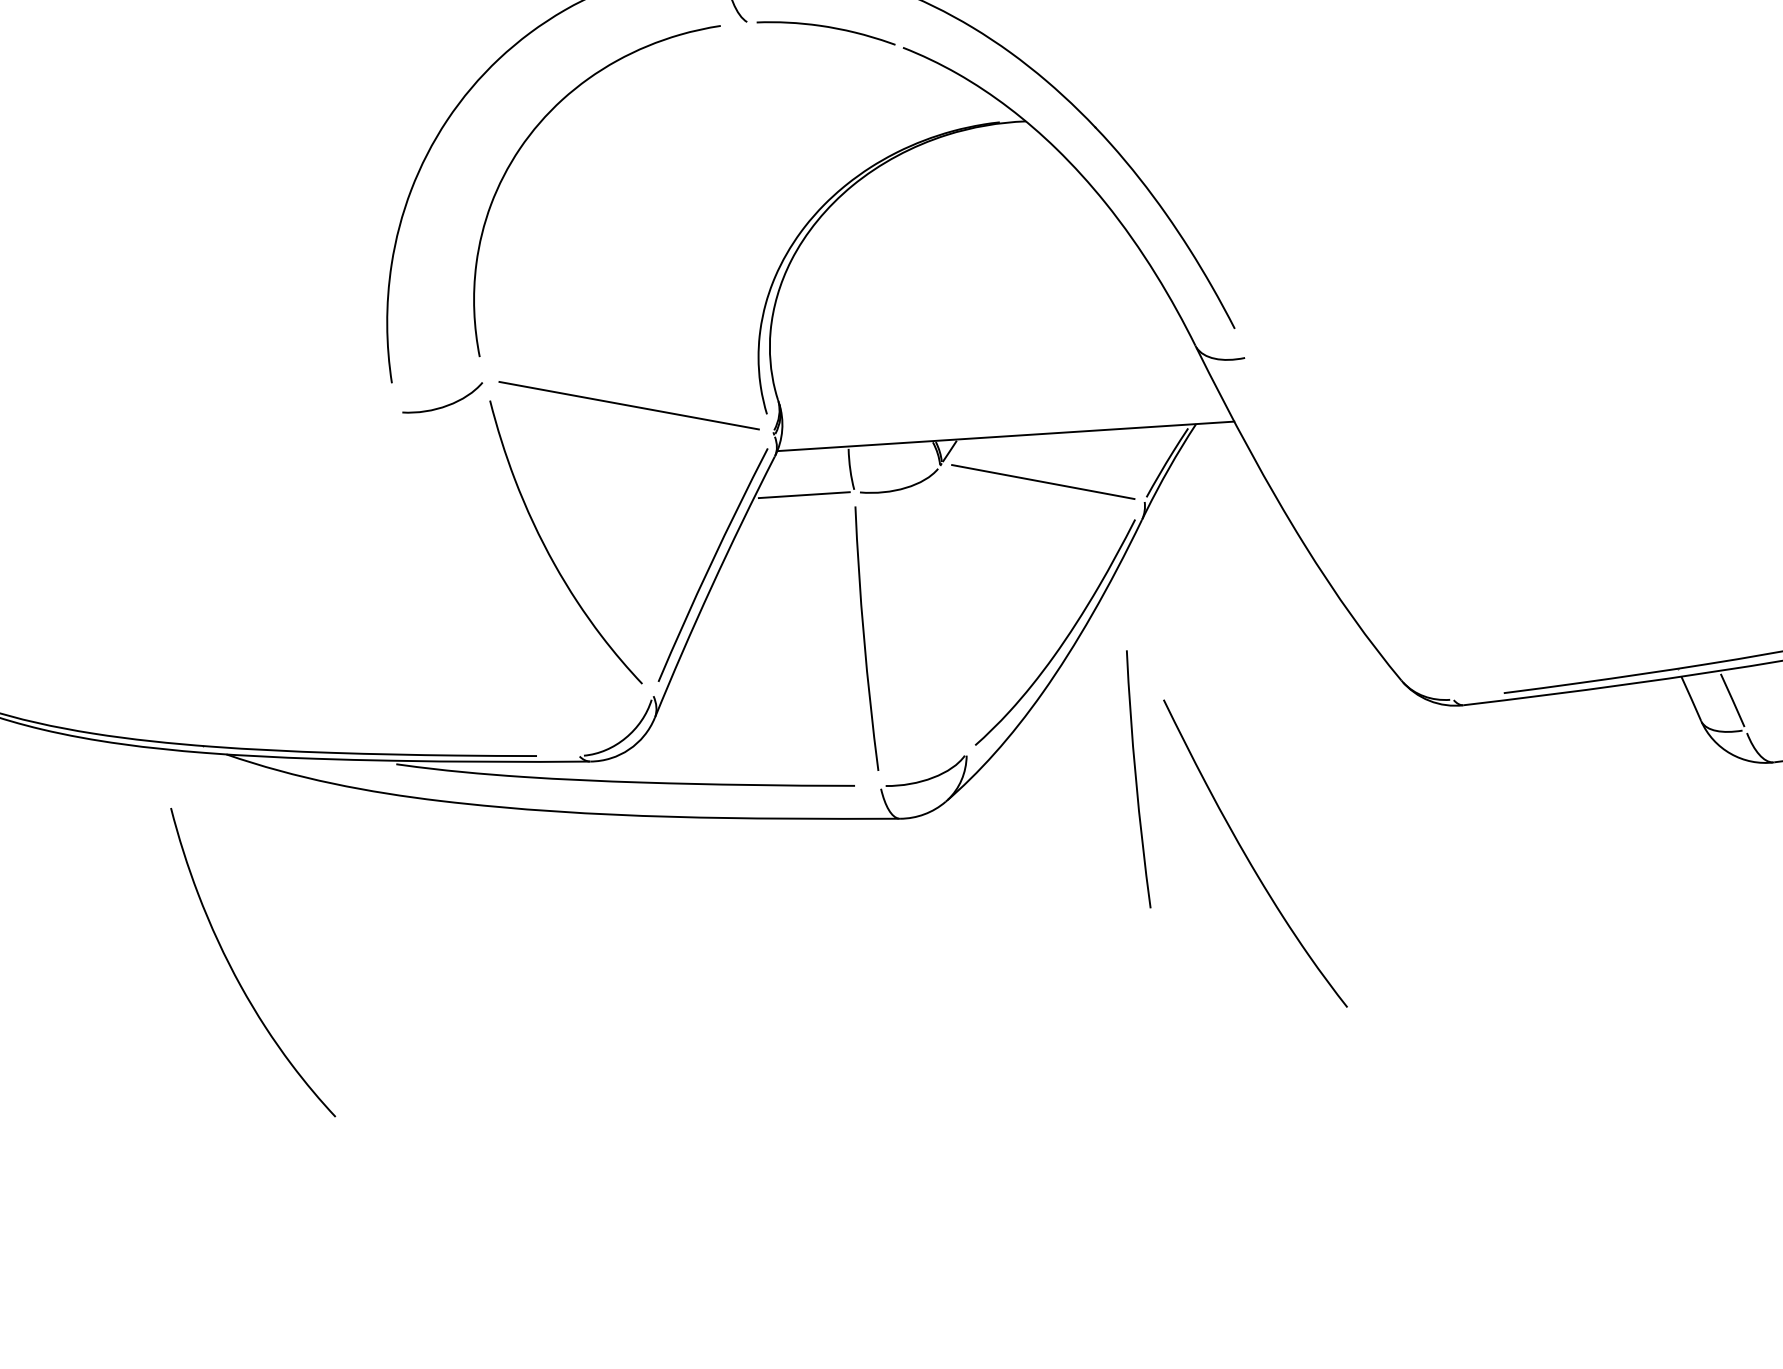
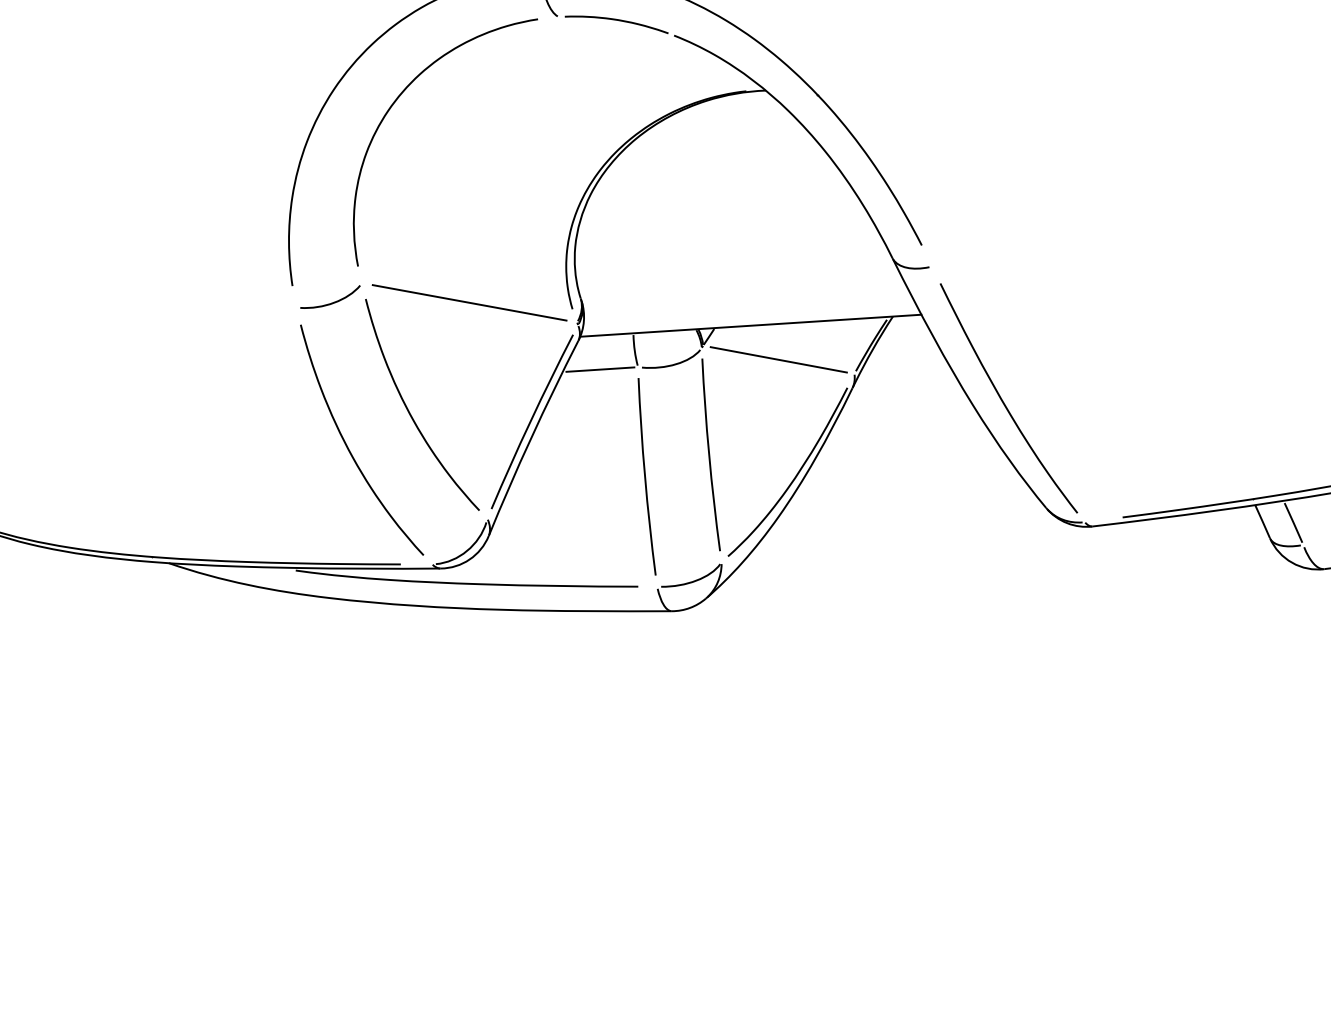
curve: (1137, 780) -> (710, 455), moved
curve: (1249, 859) -> (1004, 402), moved
curve: (234, 971) -> (348, 446), moved

